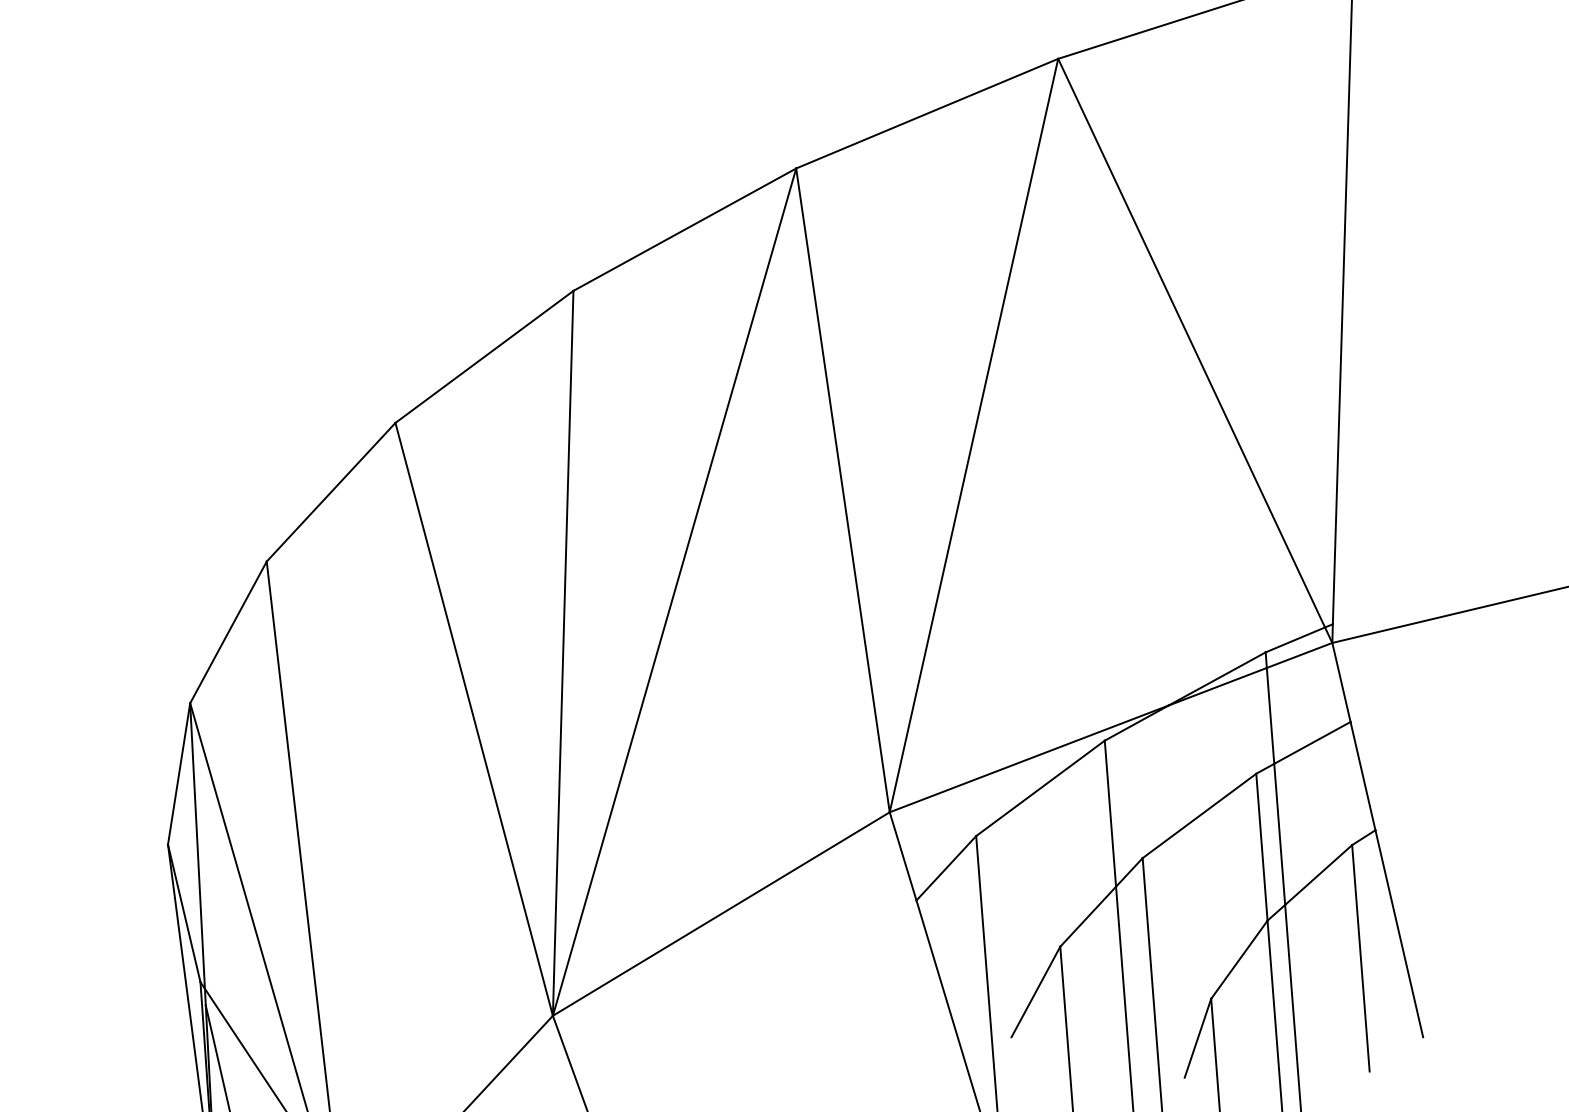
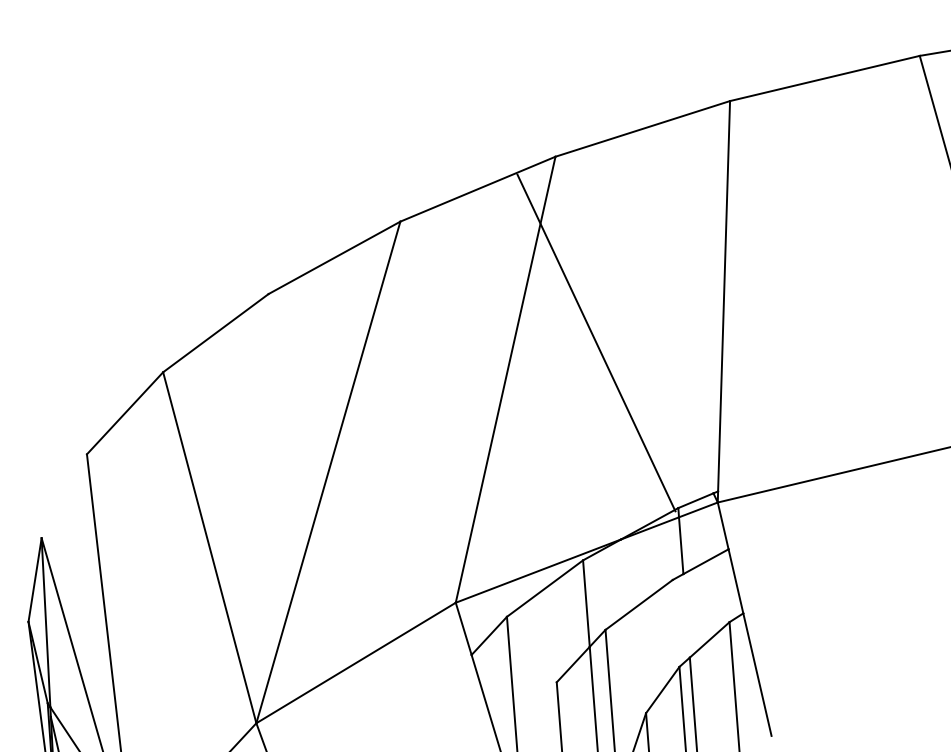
line: (1191, 342) -> (596, 342), moved
line: (841, 489) -> (427, 411), removed
line: (227, 632) -> (63, 496), removed
line: (563, 653) -> (262, 508), removed
line: (1279, 833) -> (686, 615), removed
line: (1260, 845) -> (675, 622), removed
line: (1034, 990) -> (541, 708), removed

